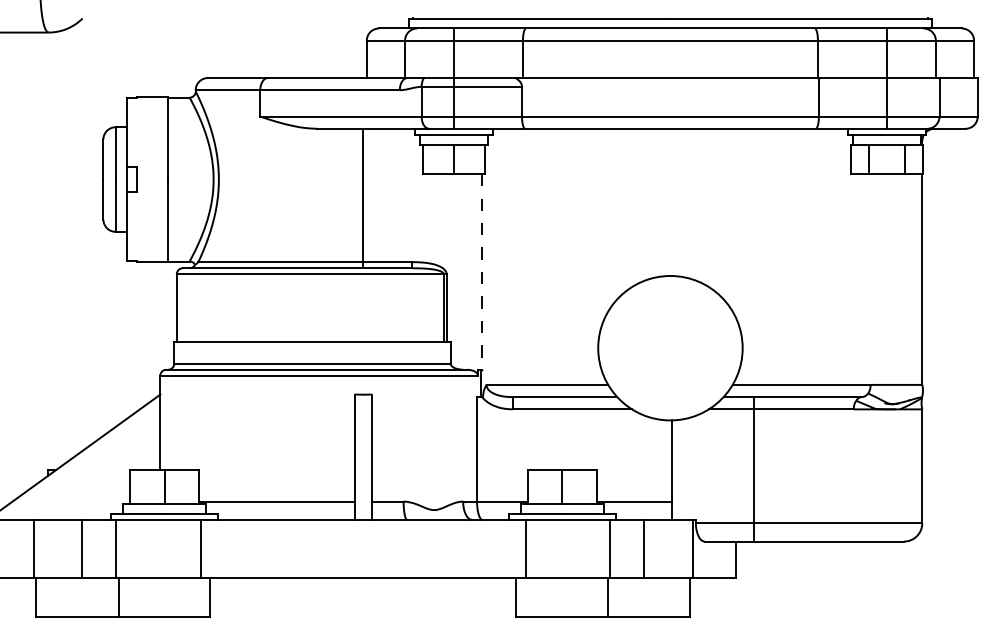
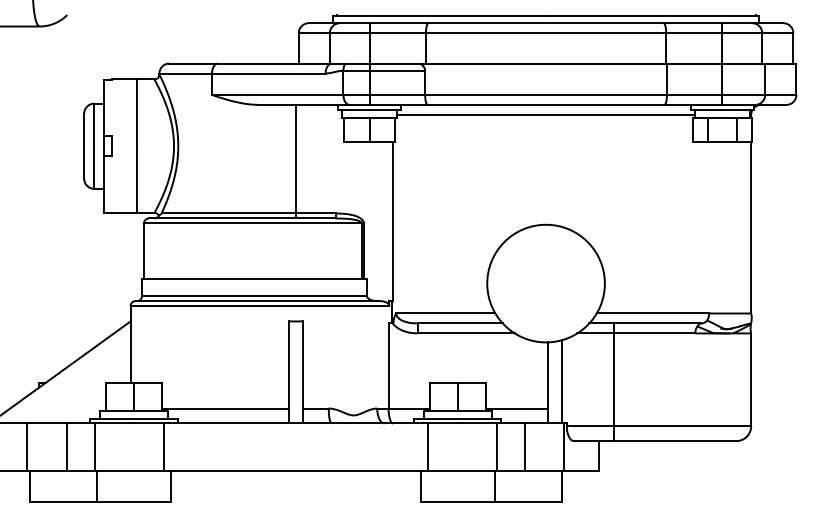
line: (669, 140) -> (545, 114), added
line: (481, 271) -> (392, 221), dashed -> solid
line: (689, 468) -> (561, 381), added

